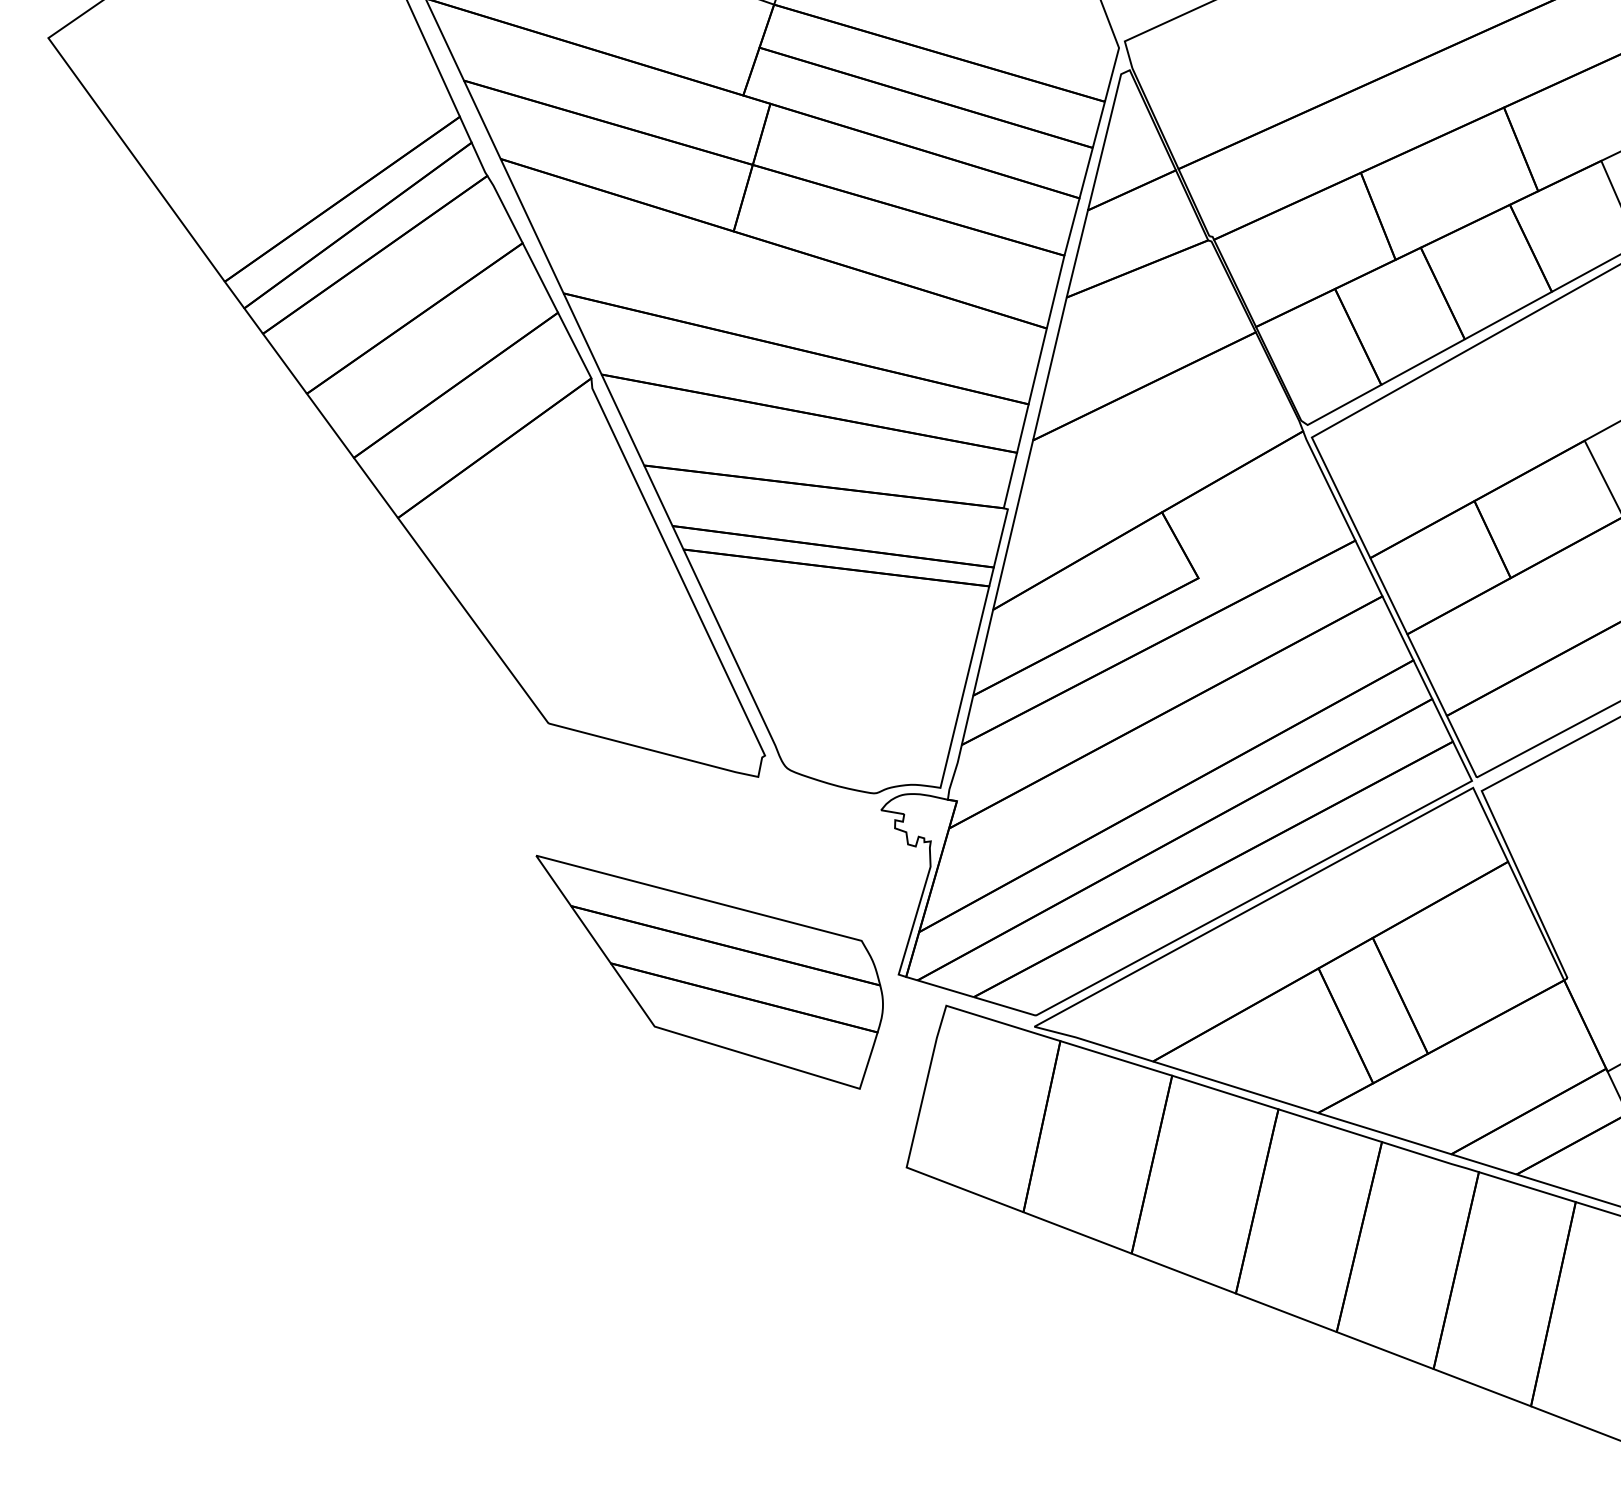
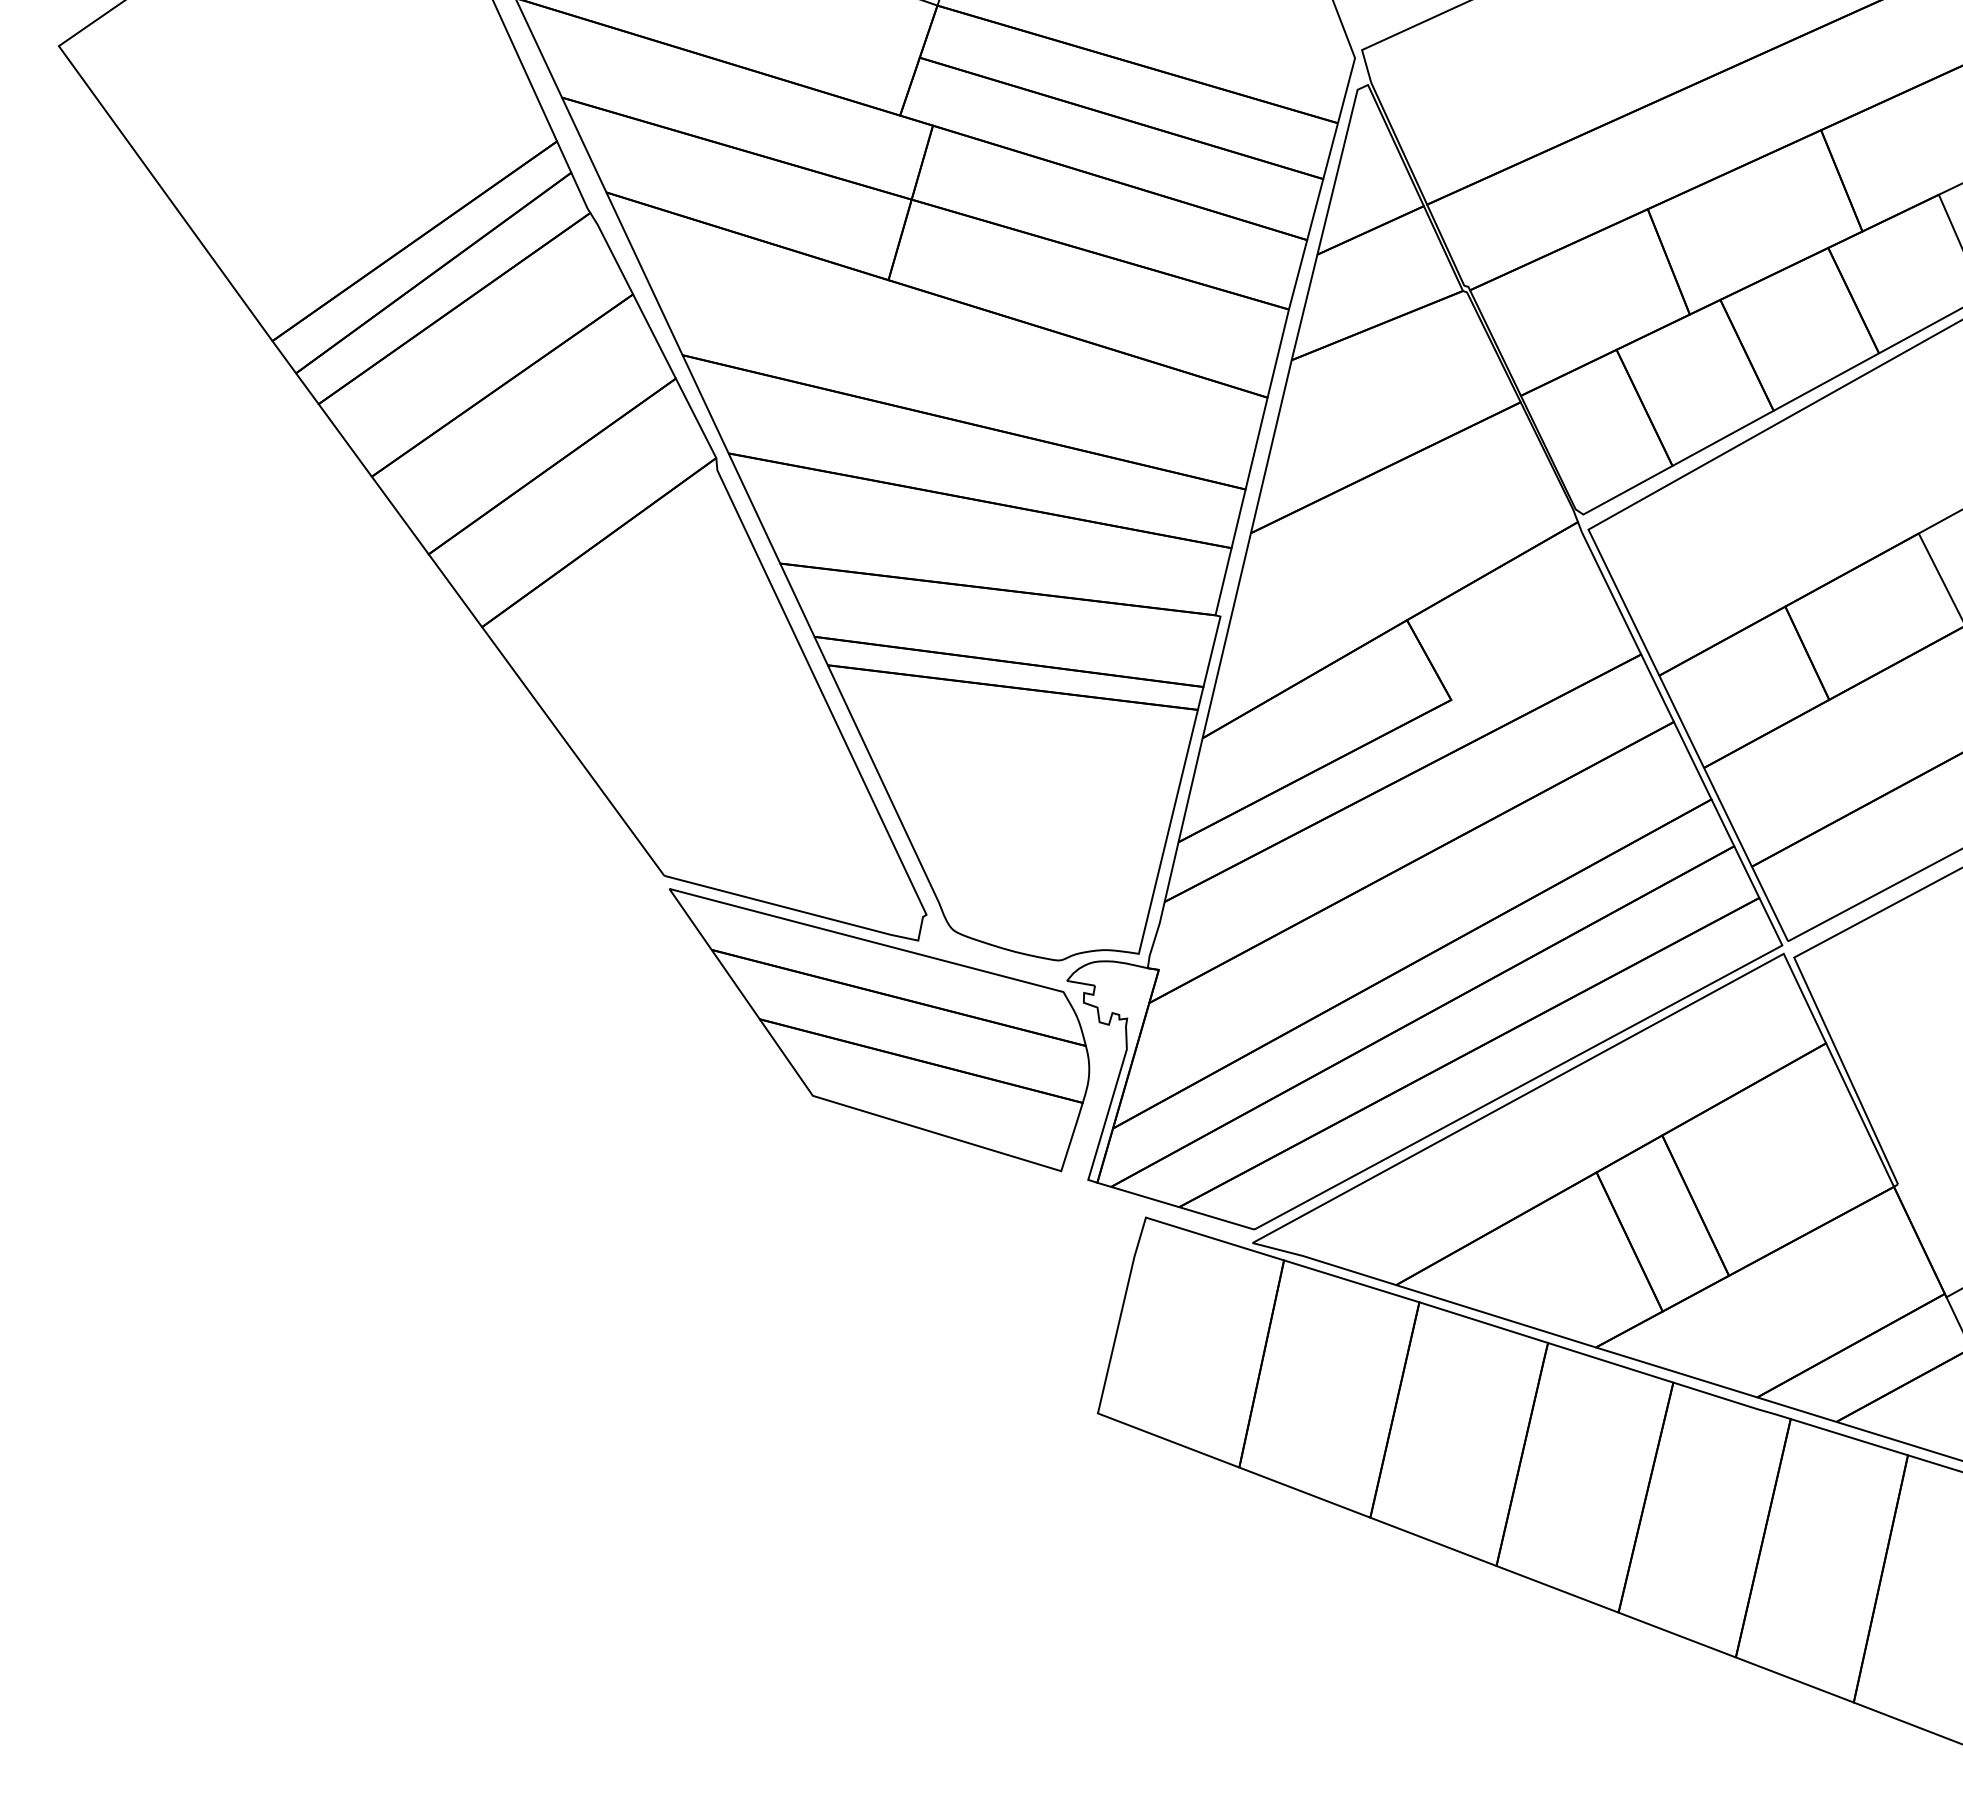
part: (709, 972) -> (879, 1030), moved

